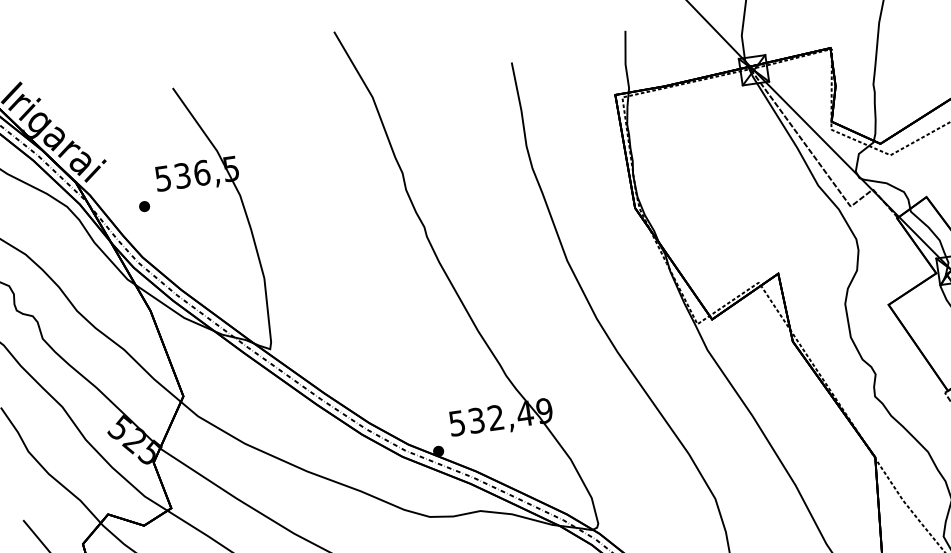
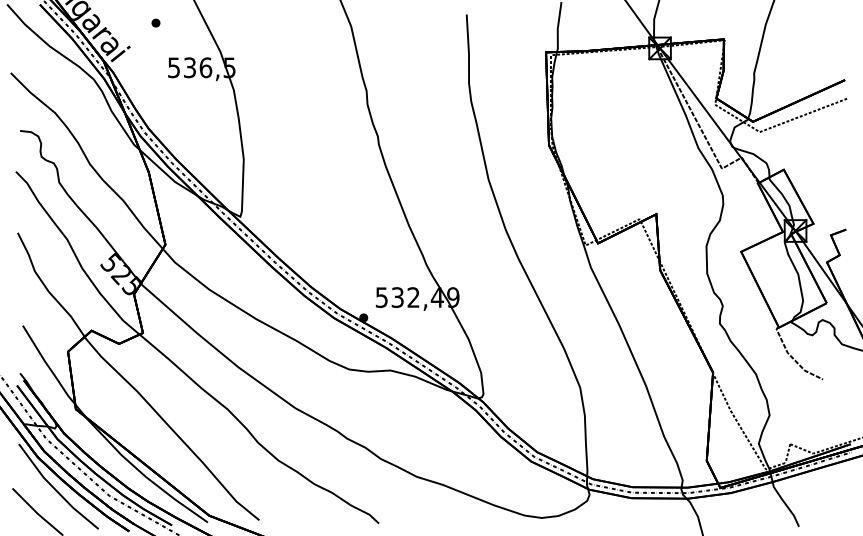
part: (143, 205) -> (155, 22), moved

